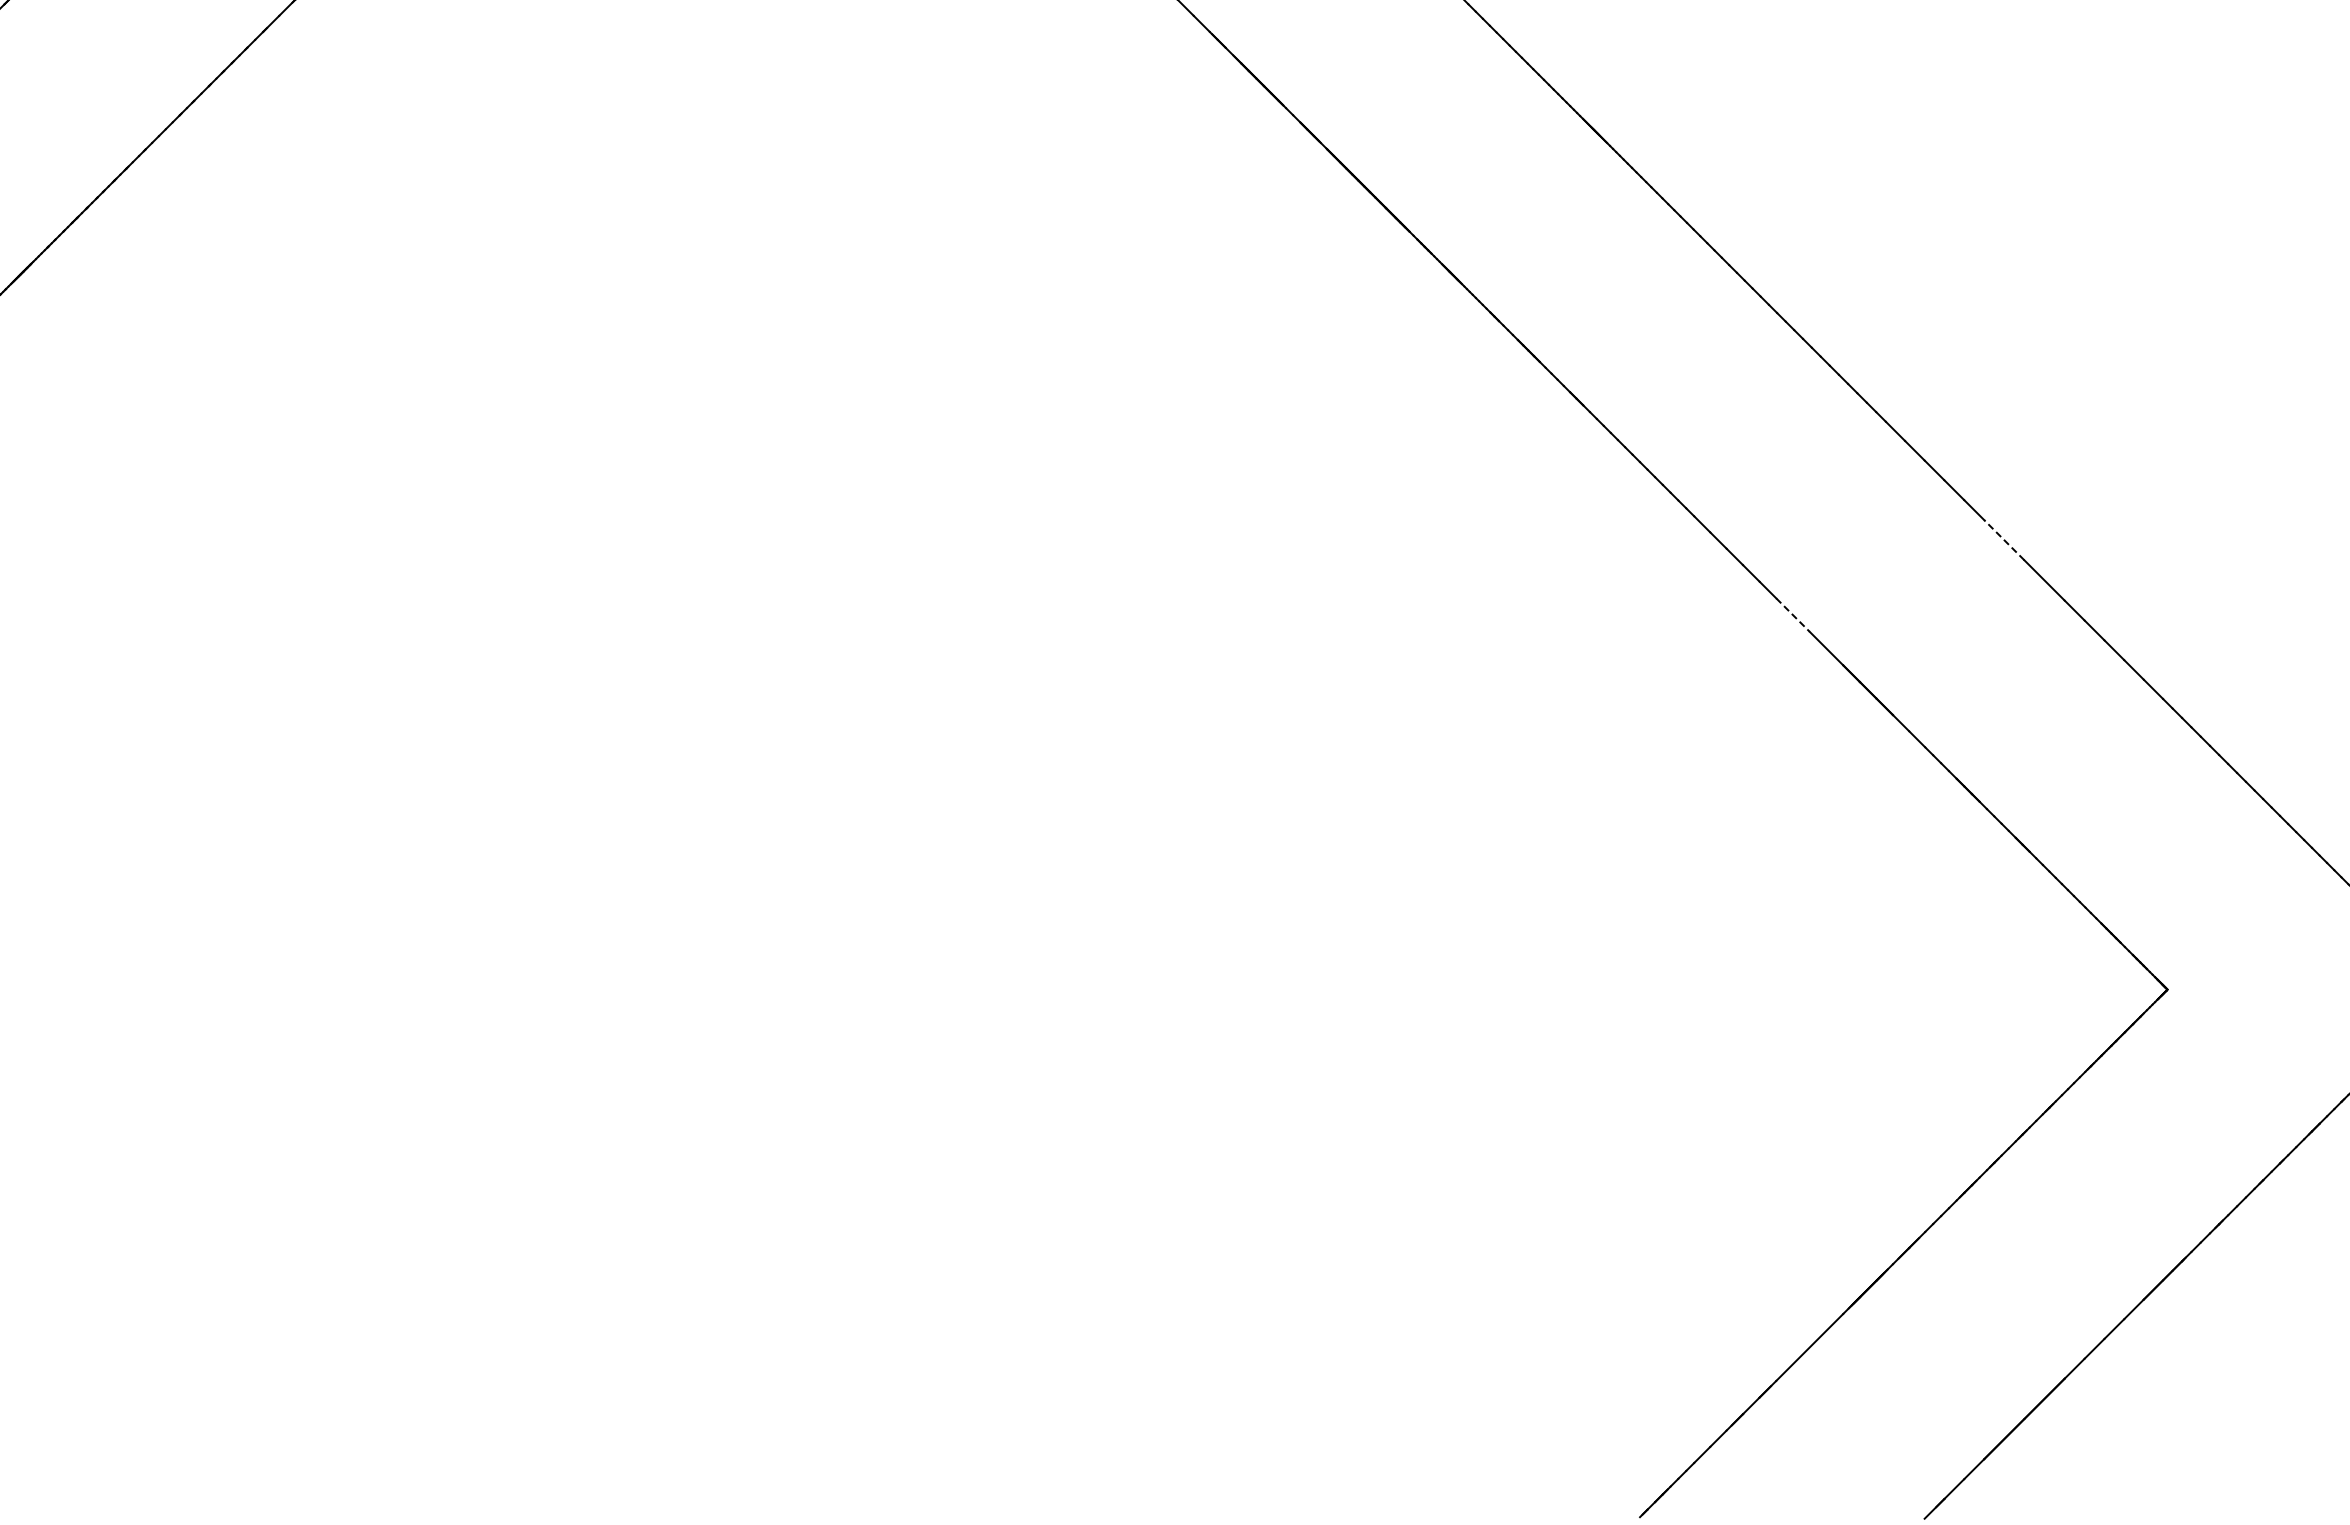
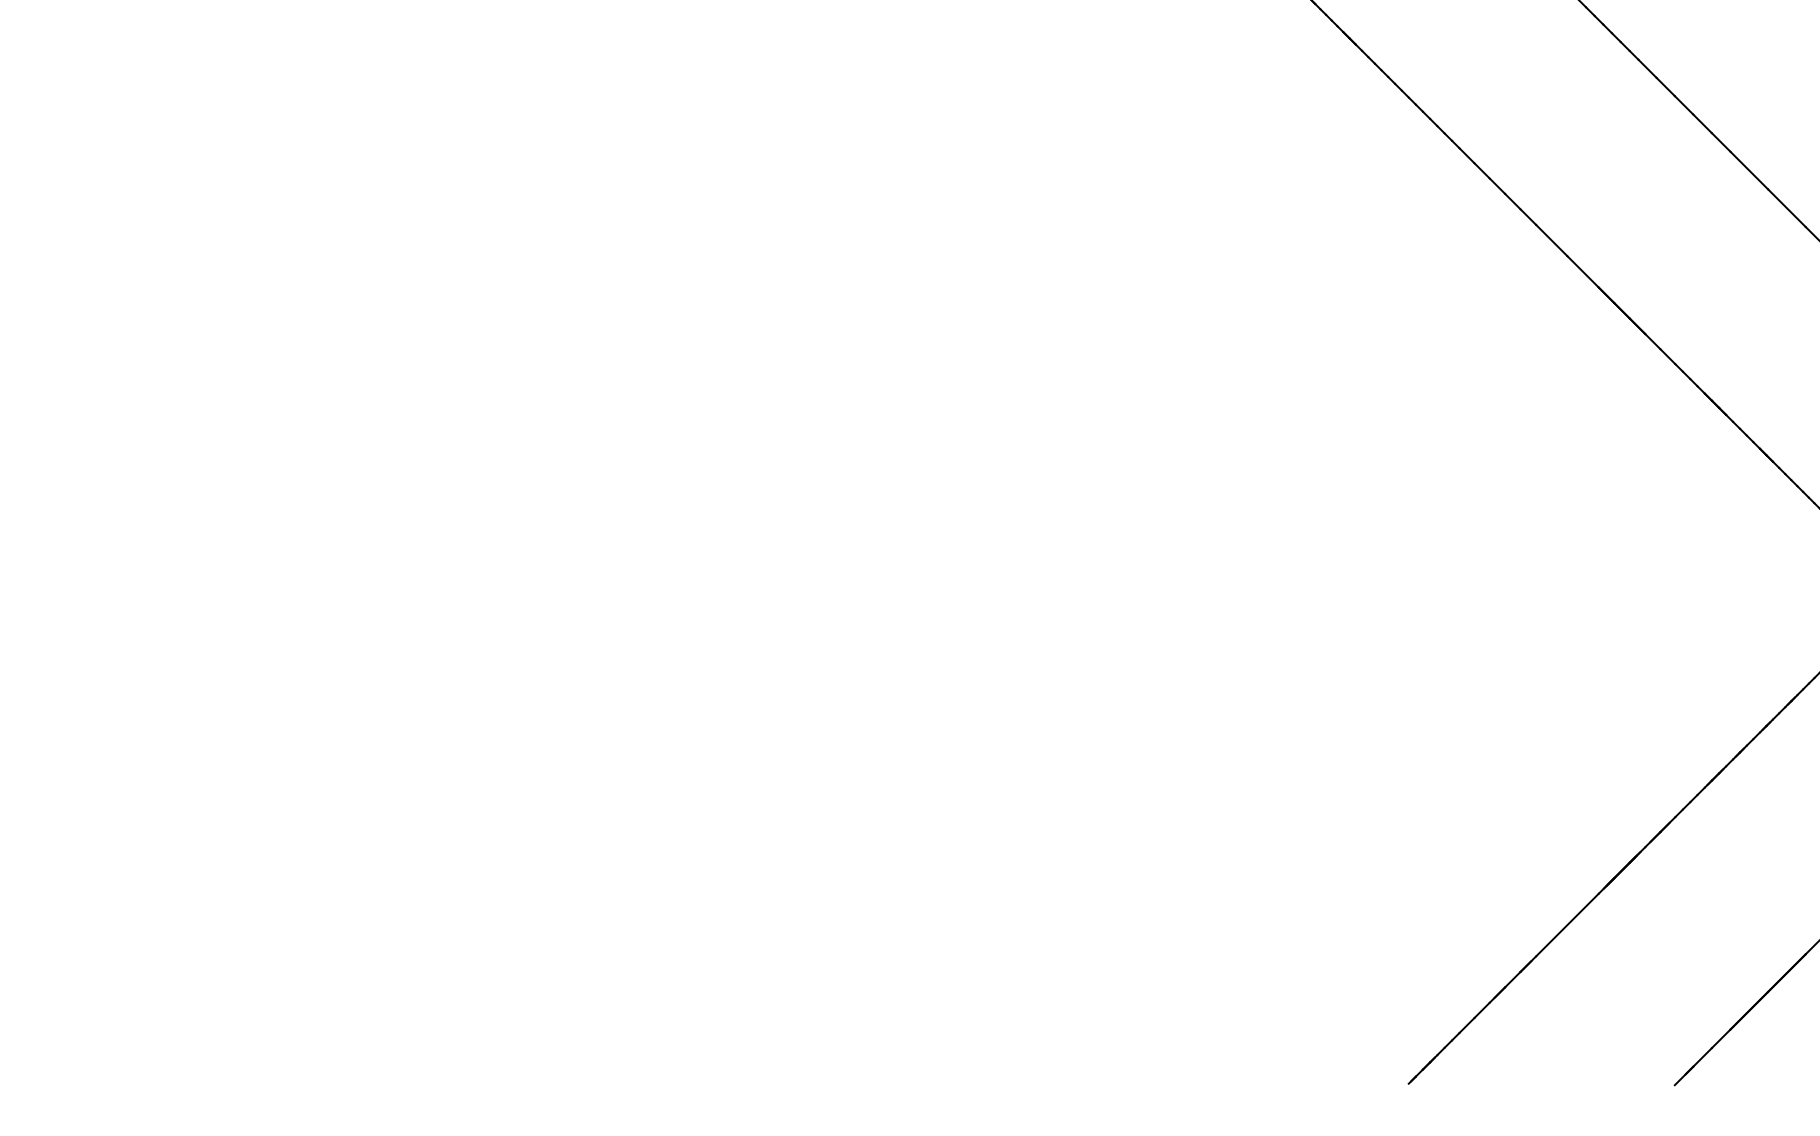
line: (2003, 539) -> (1748, 169), dashed -> solid
line: (1793, 615) -> (1552, 240), dashed -> solid

